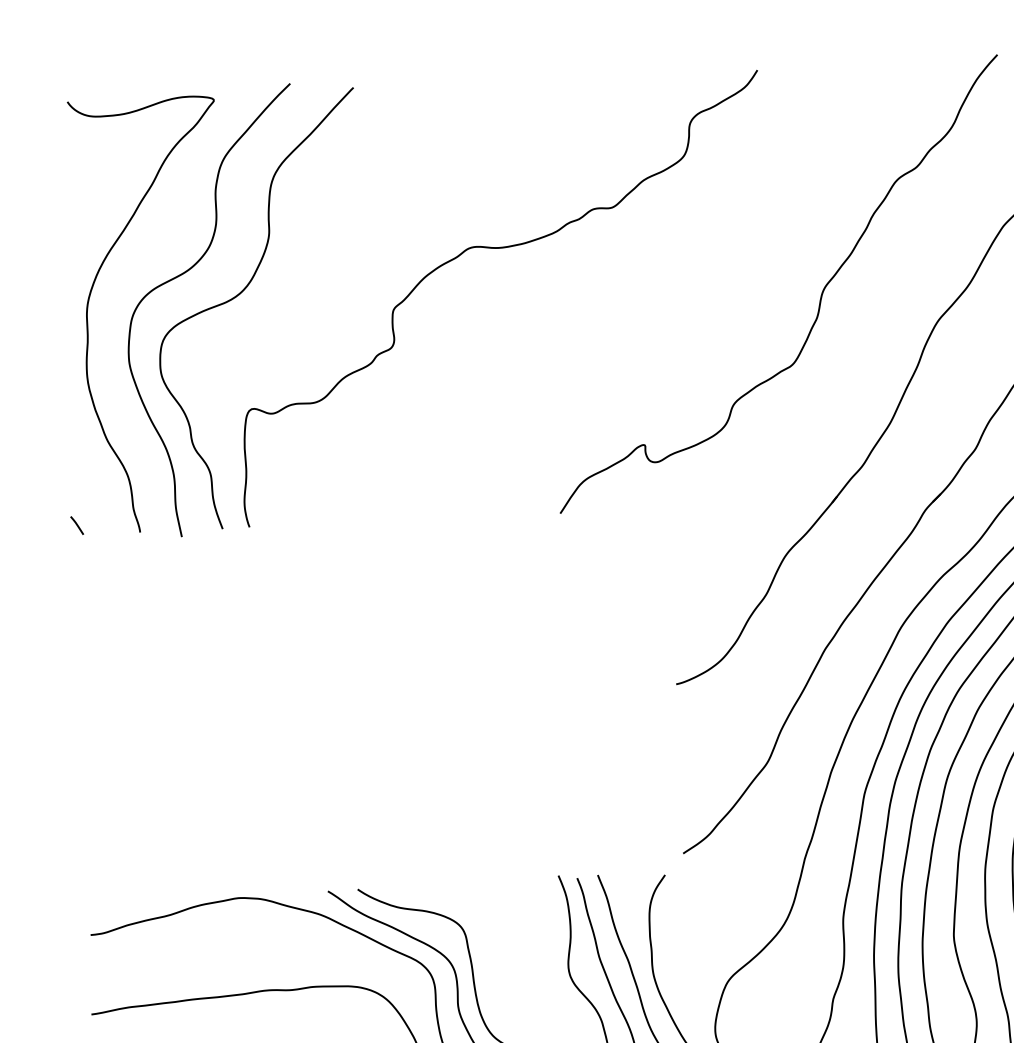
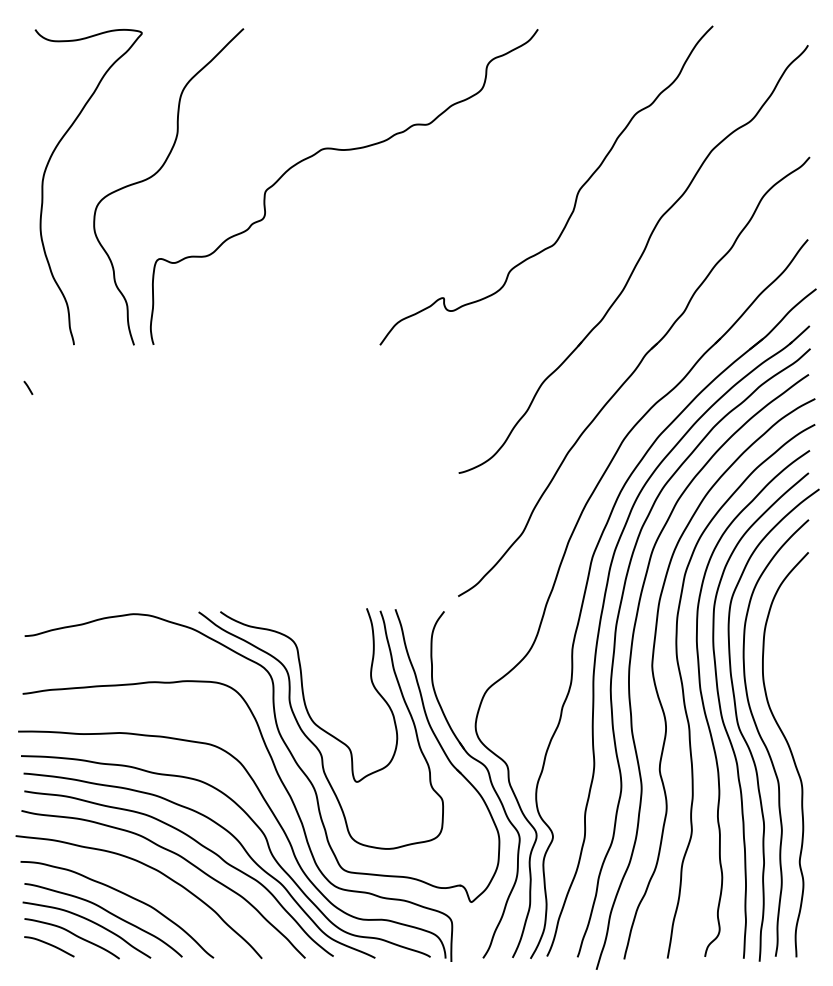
curve: (188, 272) -> (117, 157), removed
line: (77, 524) -> (28, 387), moved

